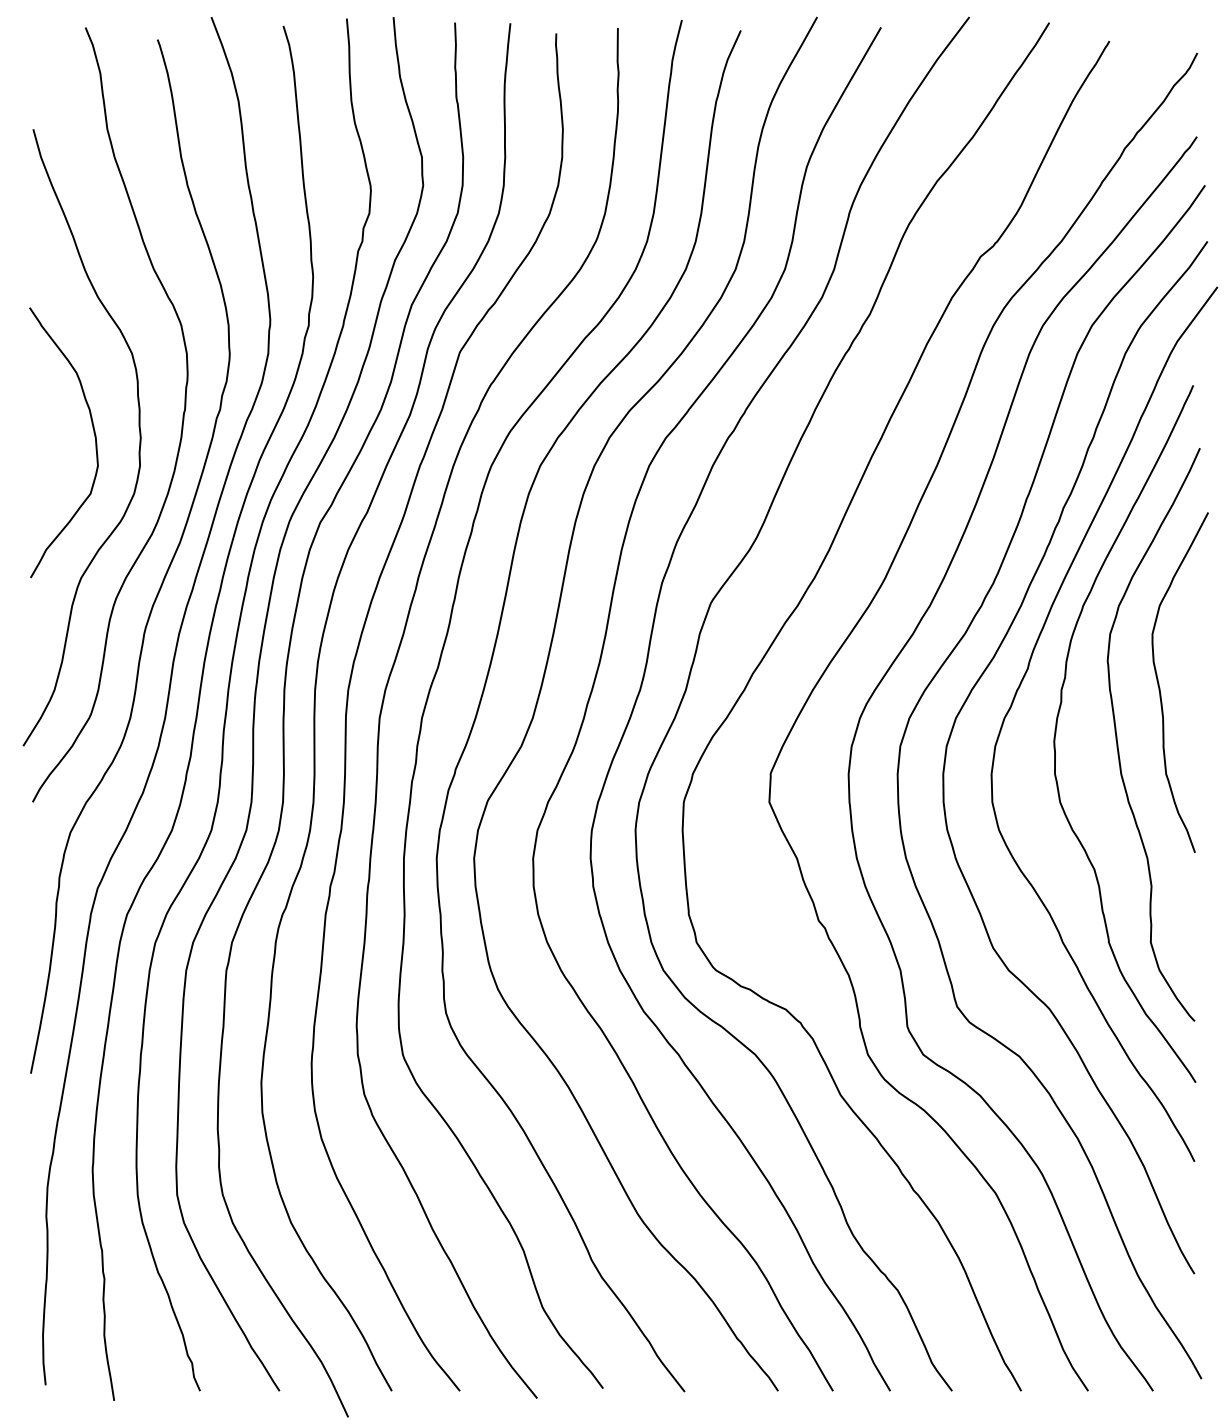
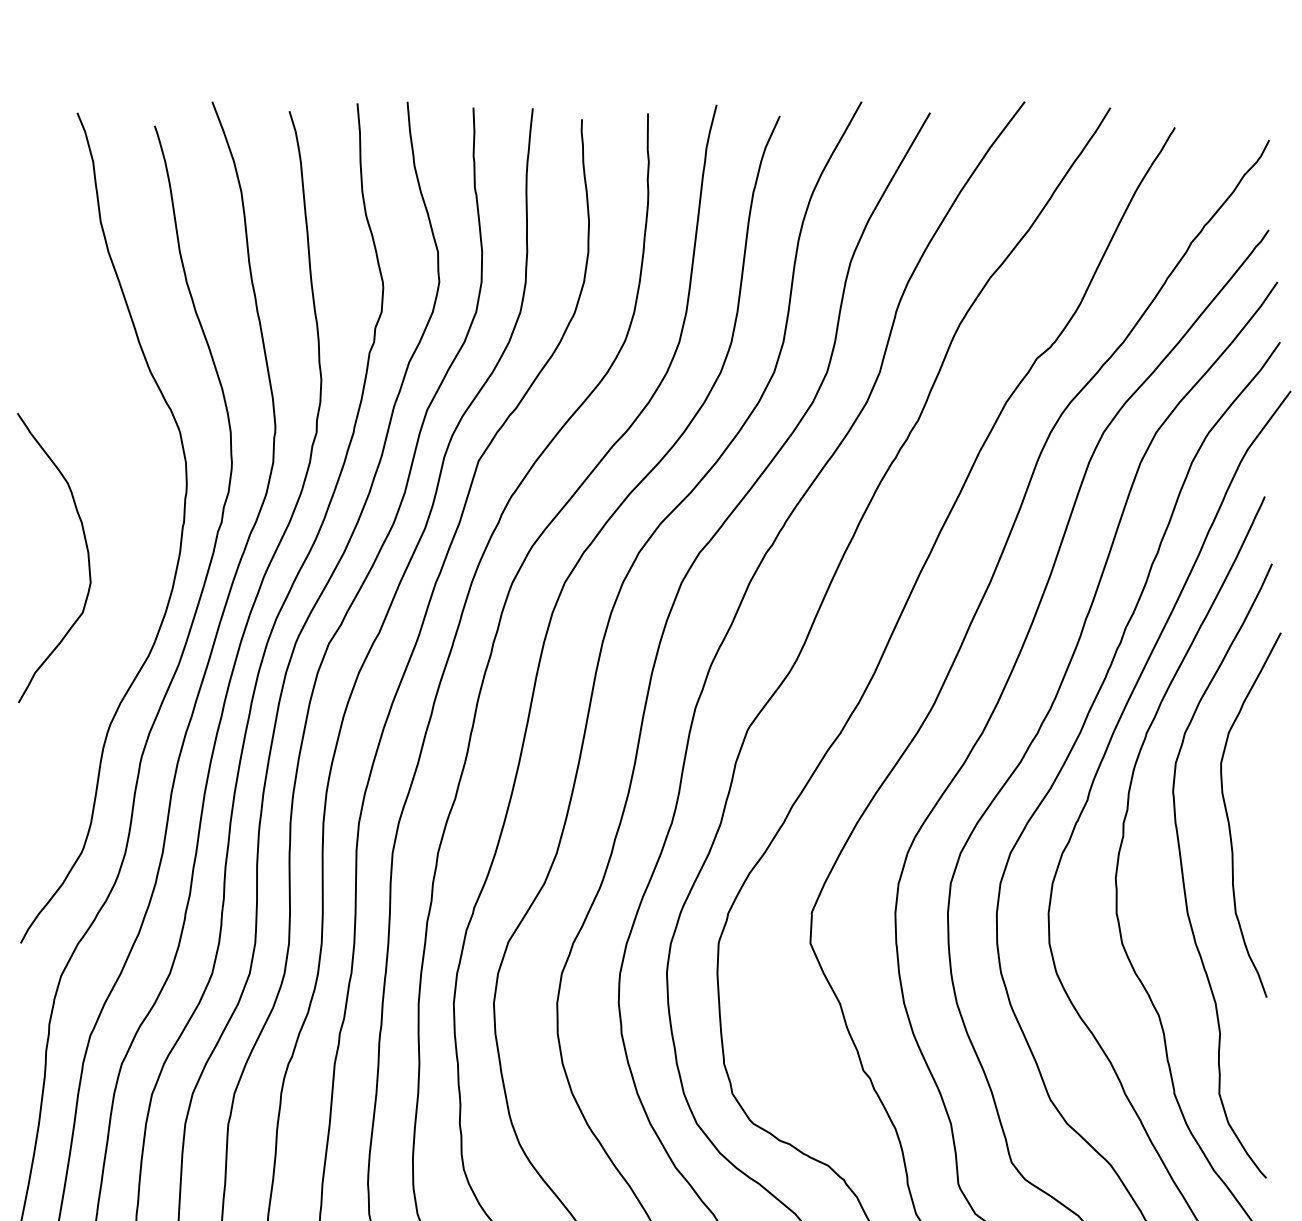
curve: (138, 427) -> (134, 541), removed

